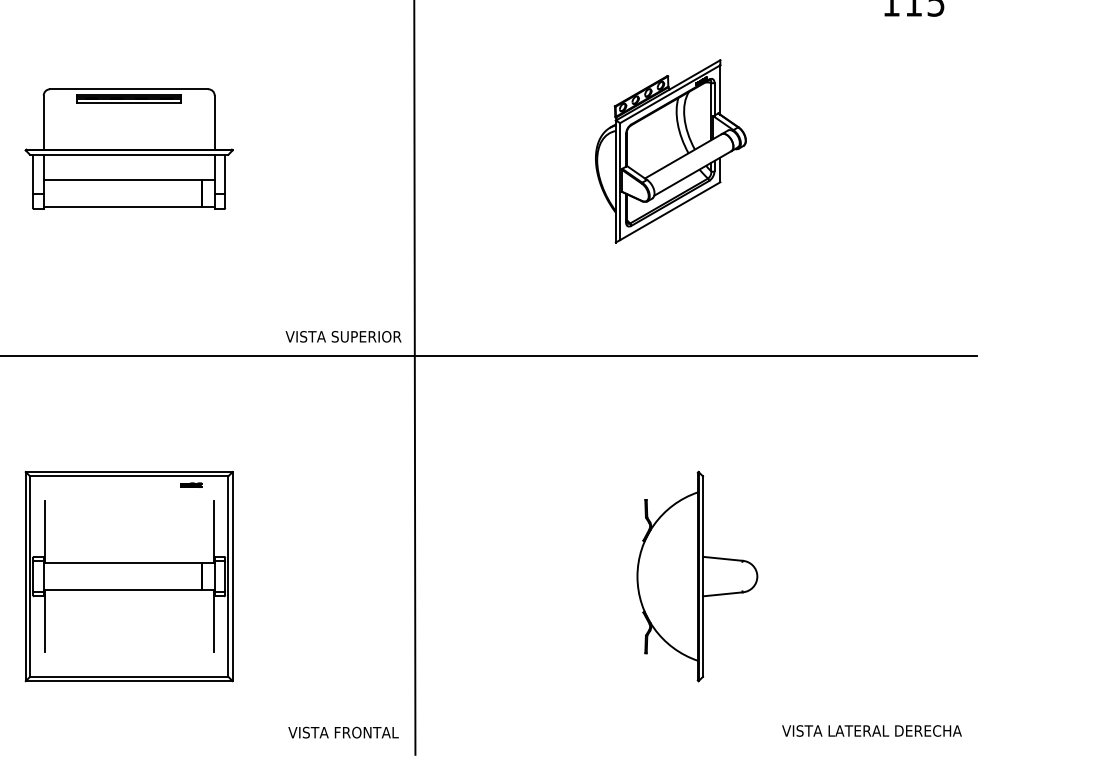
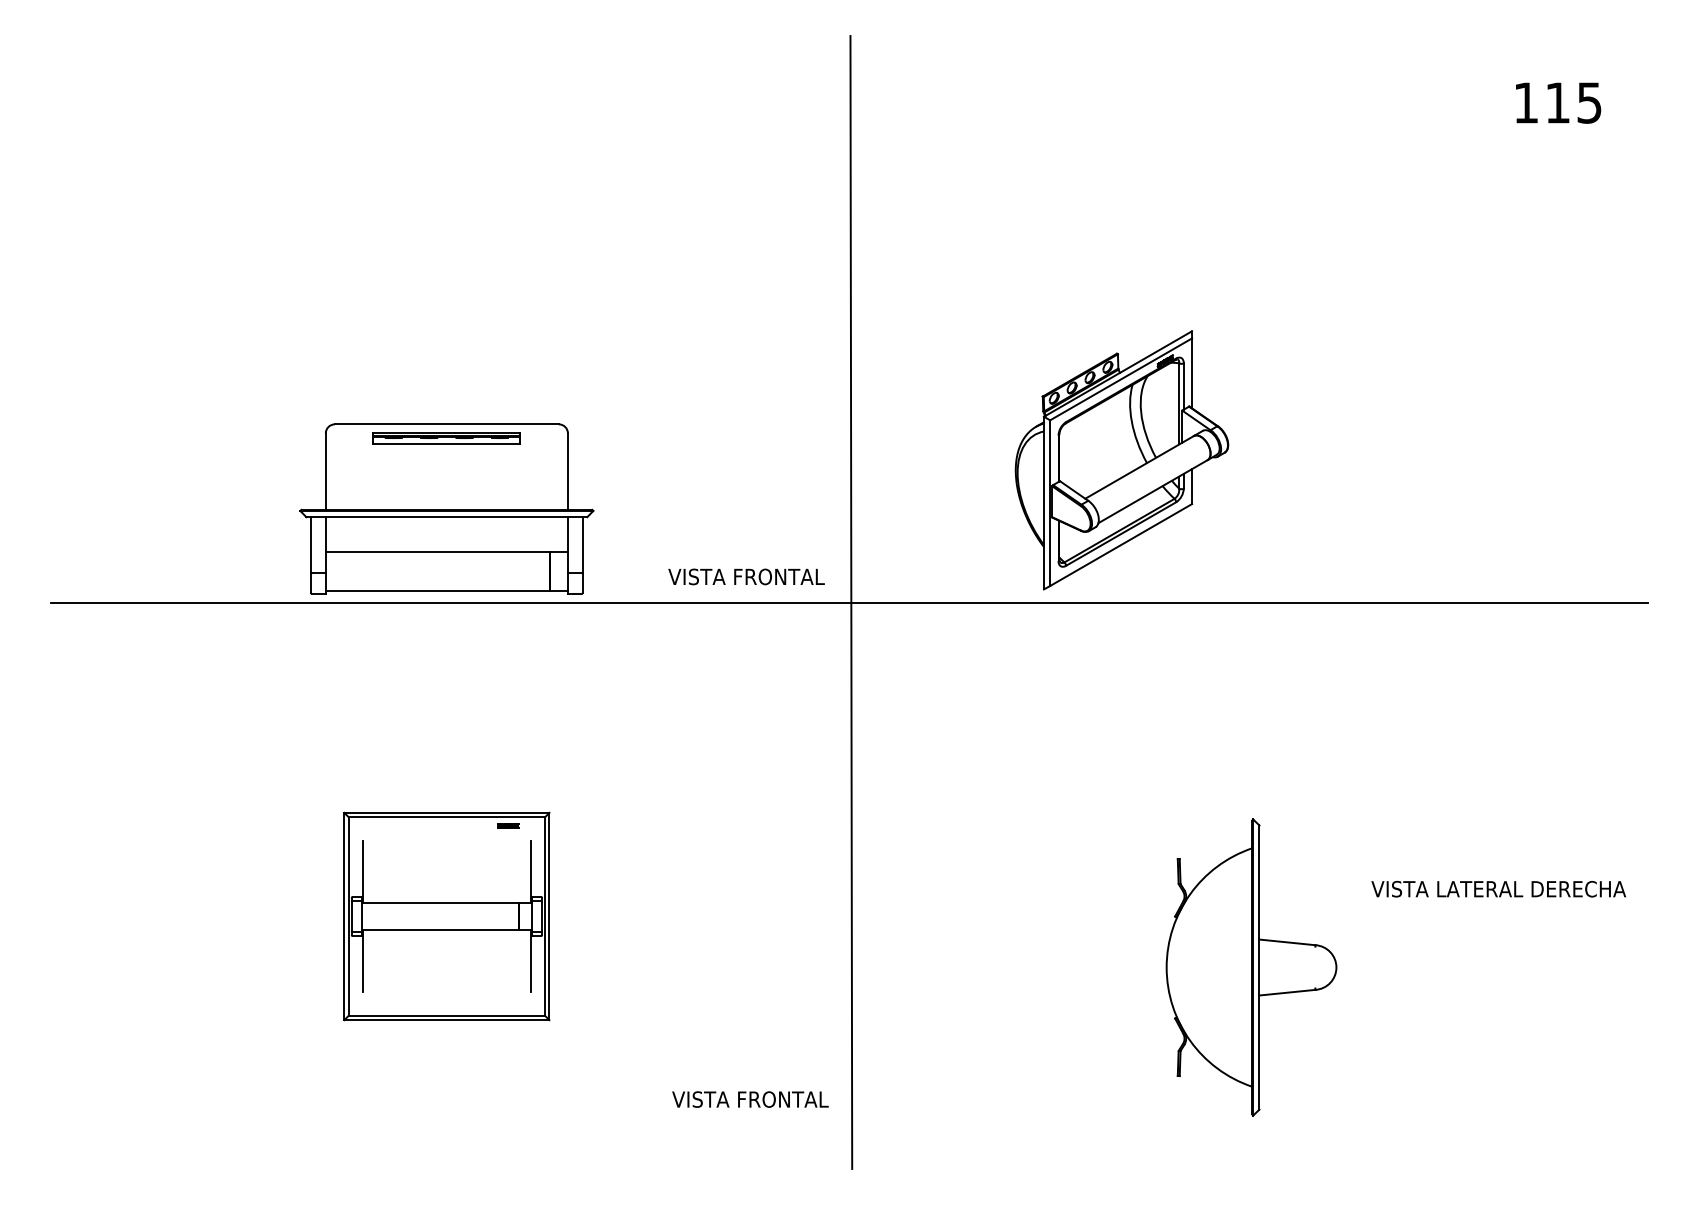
part: (128, 148) -> (446, 508), moved
part: (670, 151) -> (1121, 460), moved
text: (366, 336) -> (782, 576), VISTA SUPERIOR -> VISTA FRONTAL
part: (128, 576) -> (446, 916), size x0.7
part: (697, 576) -> (1251, 967), moved
text: (871, 731) -> (1498, 889), moved
text: (343, 732) -> (750, 1099), moved

